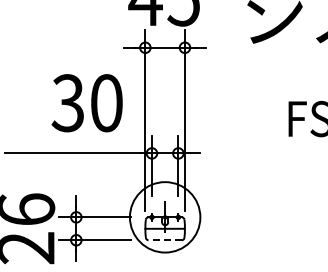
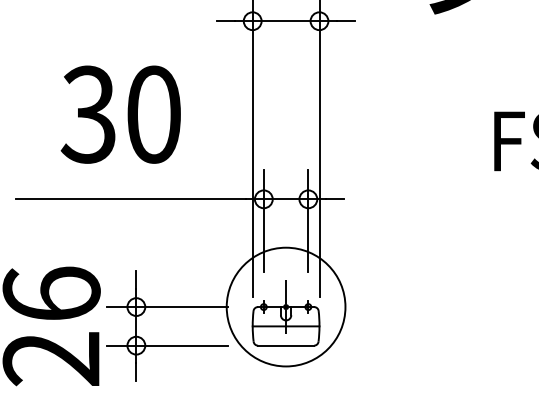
text: (86, 103) -> (119, 115), moved
line: (165, 240) -> (286, 346), dashed -> solid

